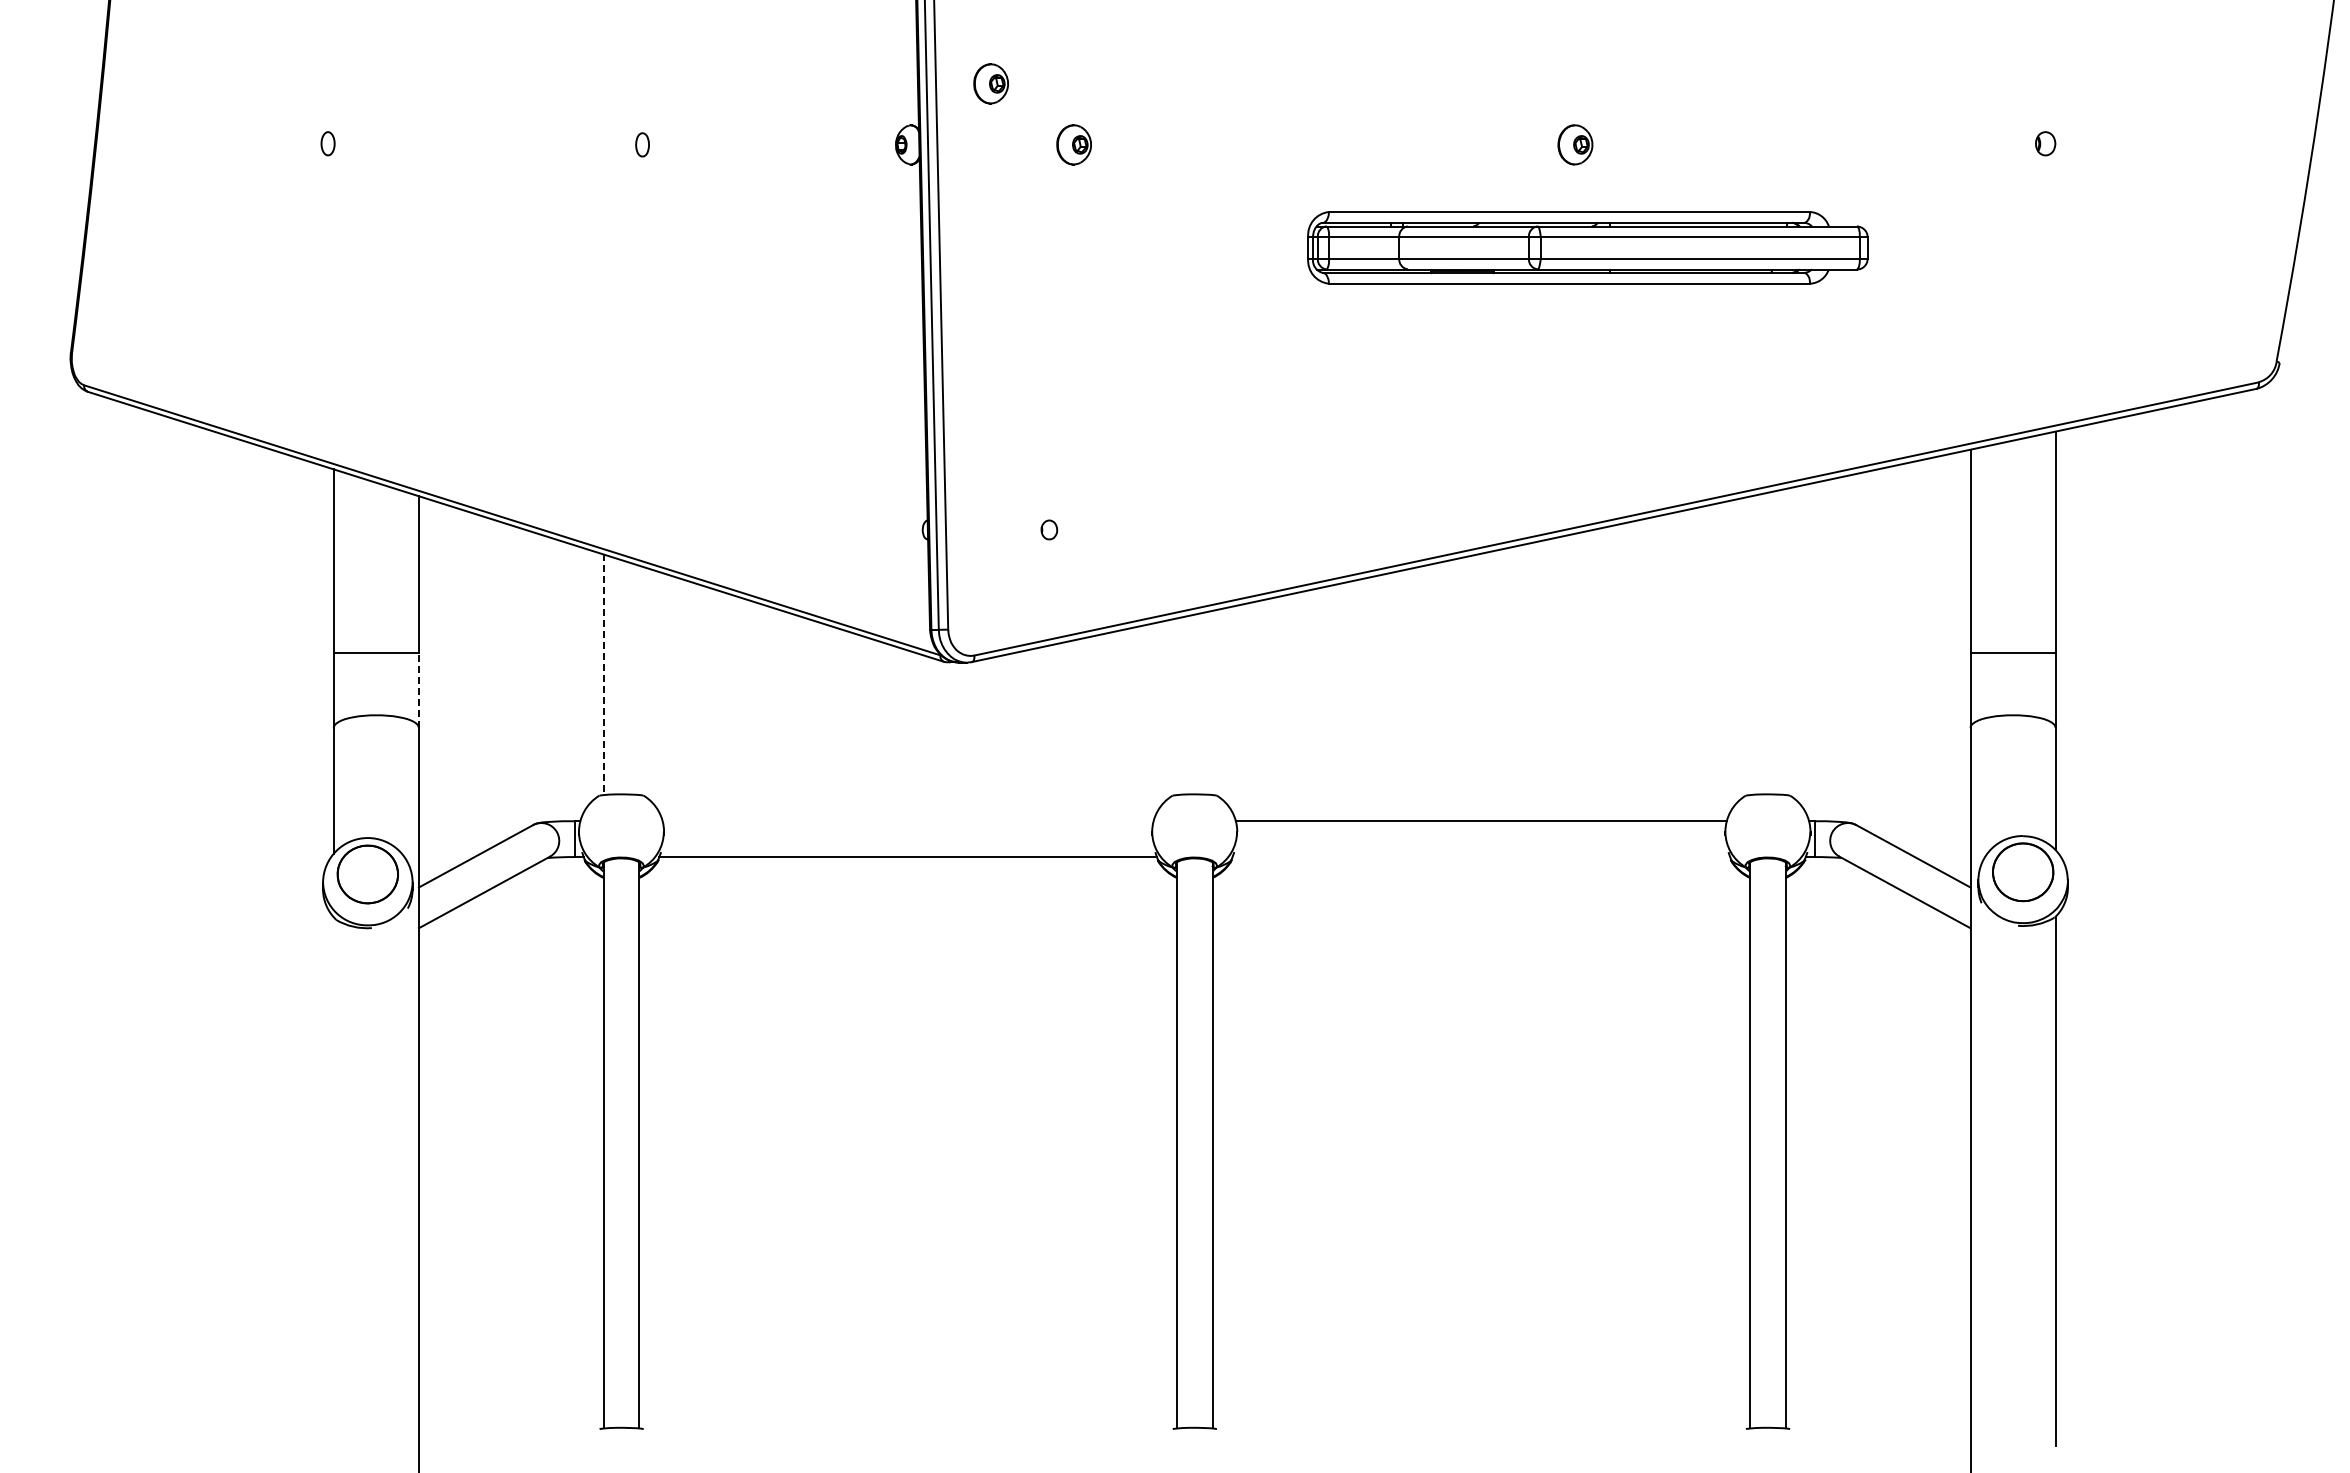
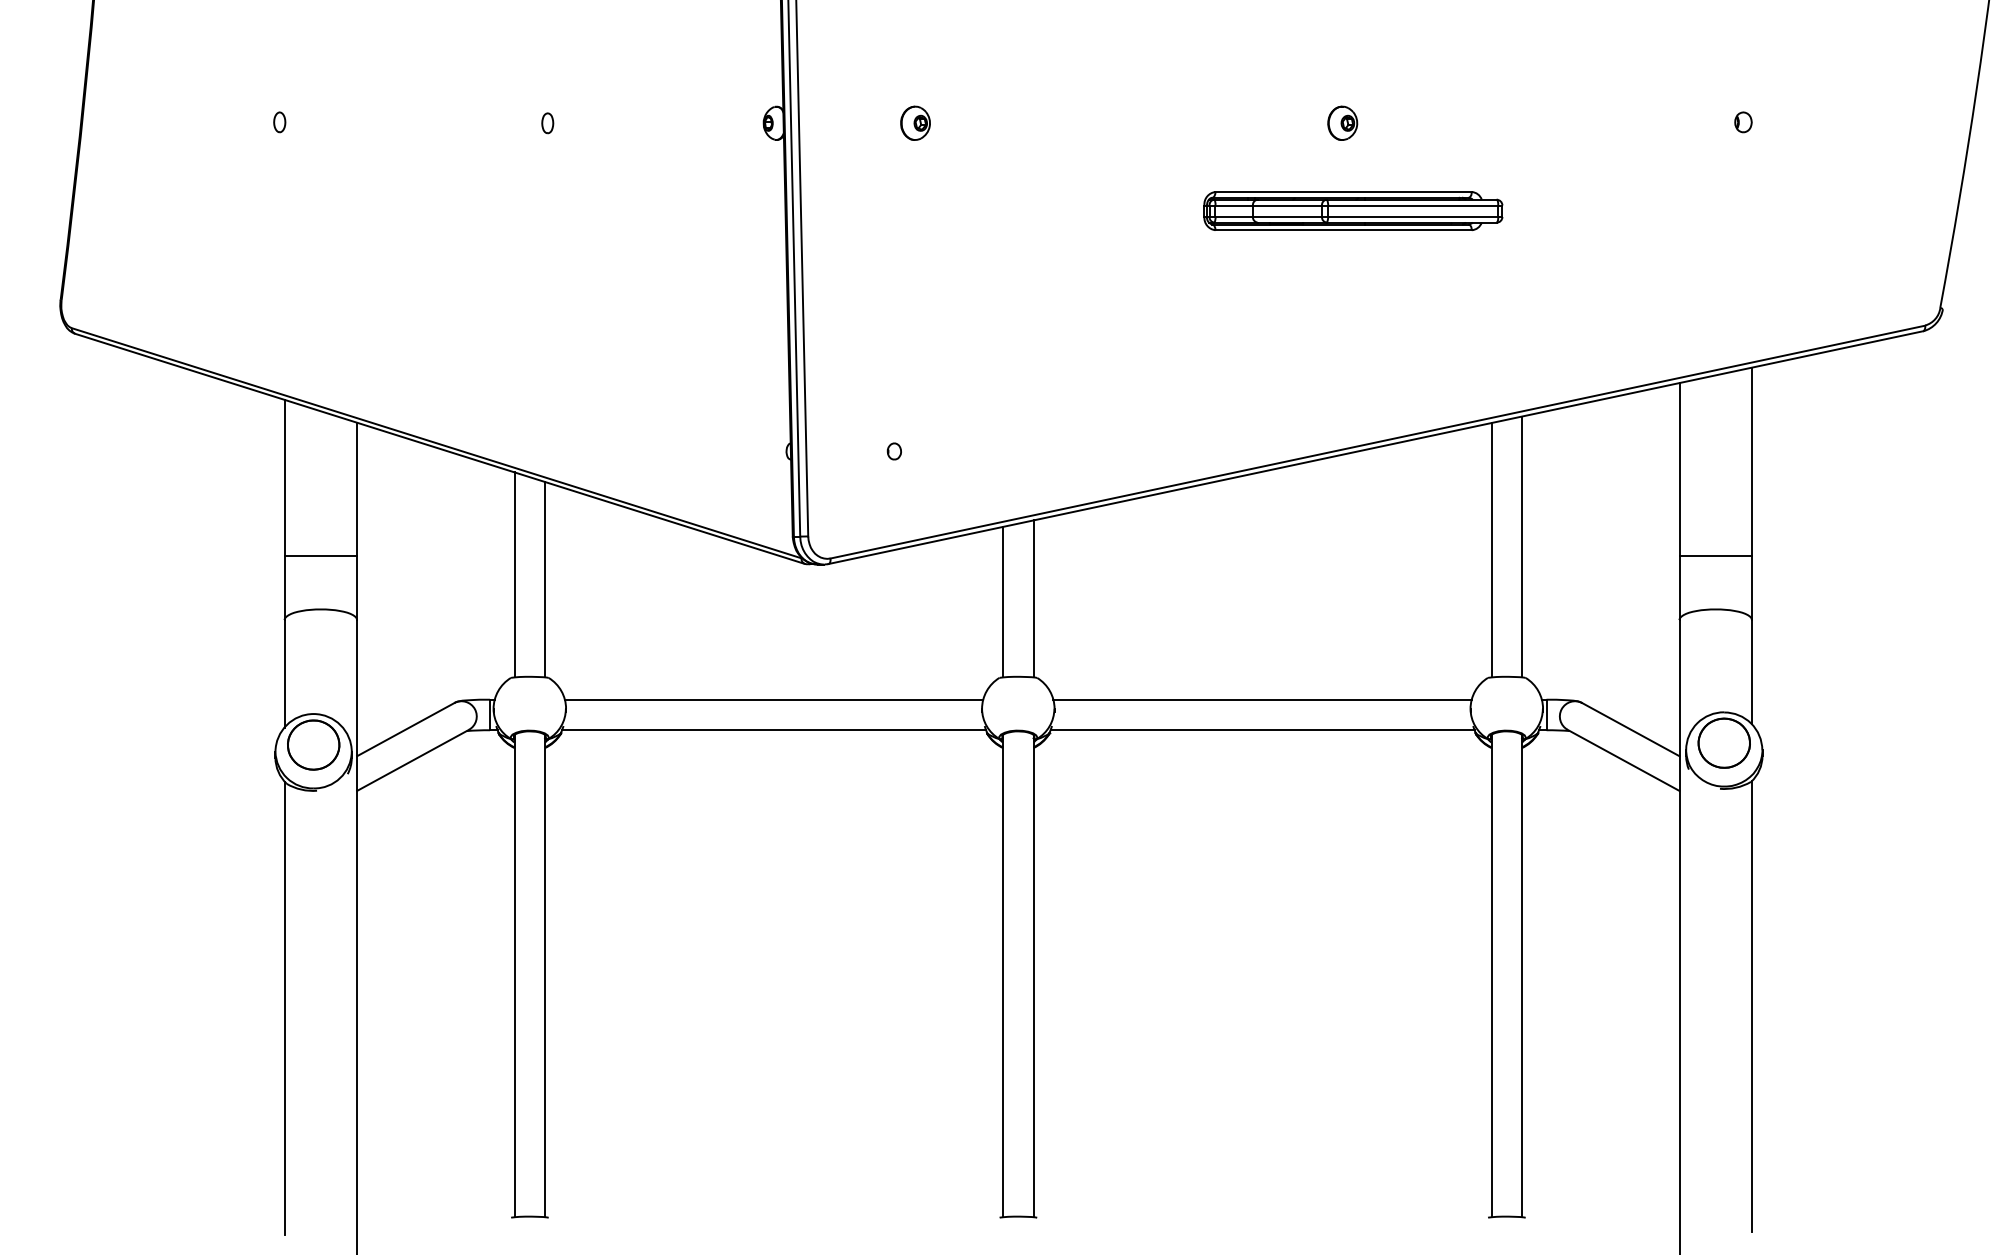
part: (990, 83) -> (844, 71), removed
part: (1587, 247) -> (1353, 210), size x0.62
line: (1785, 641) -> (1521, 546), added
line: (1750, 645) -> (1491, 549), added
line: (603, 675) -> (514, 575), dashed -> solid
line: (639, 680) -> (545, 579), added
line: (418, 689) -> (356, 587), dashed -> solid
line: (1212, 702) -> (1033, 598), added
line: (1176, 706) -> (1002, 601), added
line: (907, 821) -> (773, 699), added
line: (1481, 857) -> (1262, 730), added
line: (333, 1183) -> (284, 1008), added

